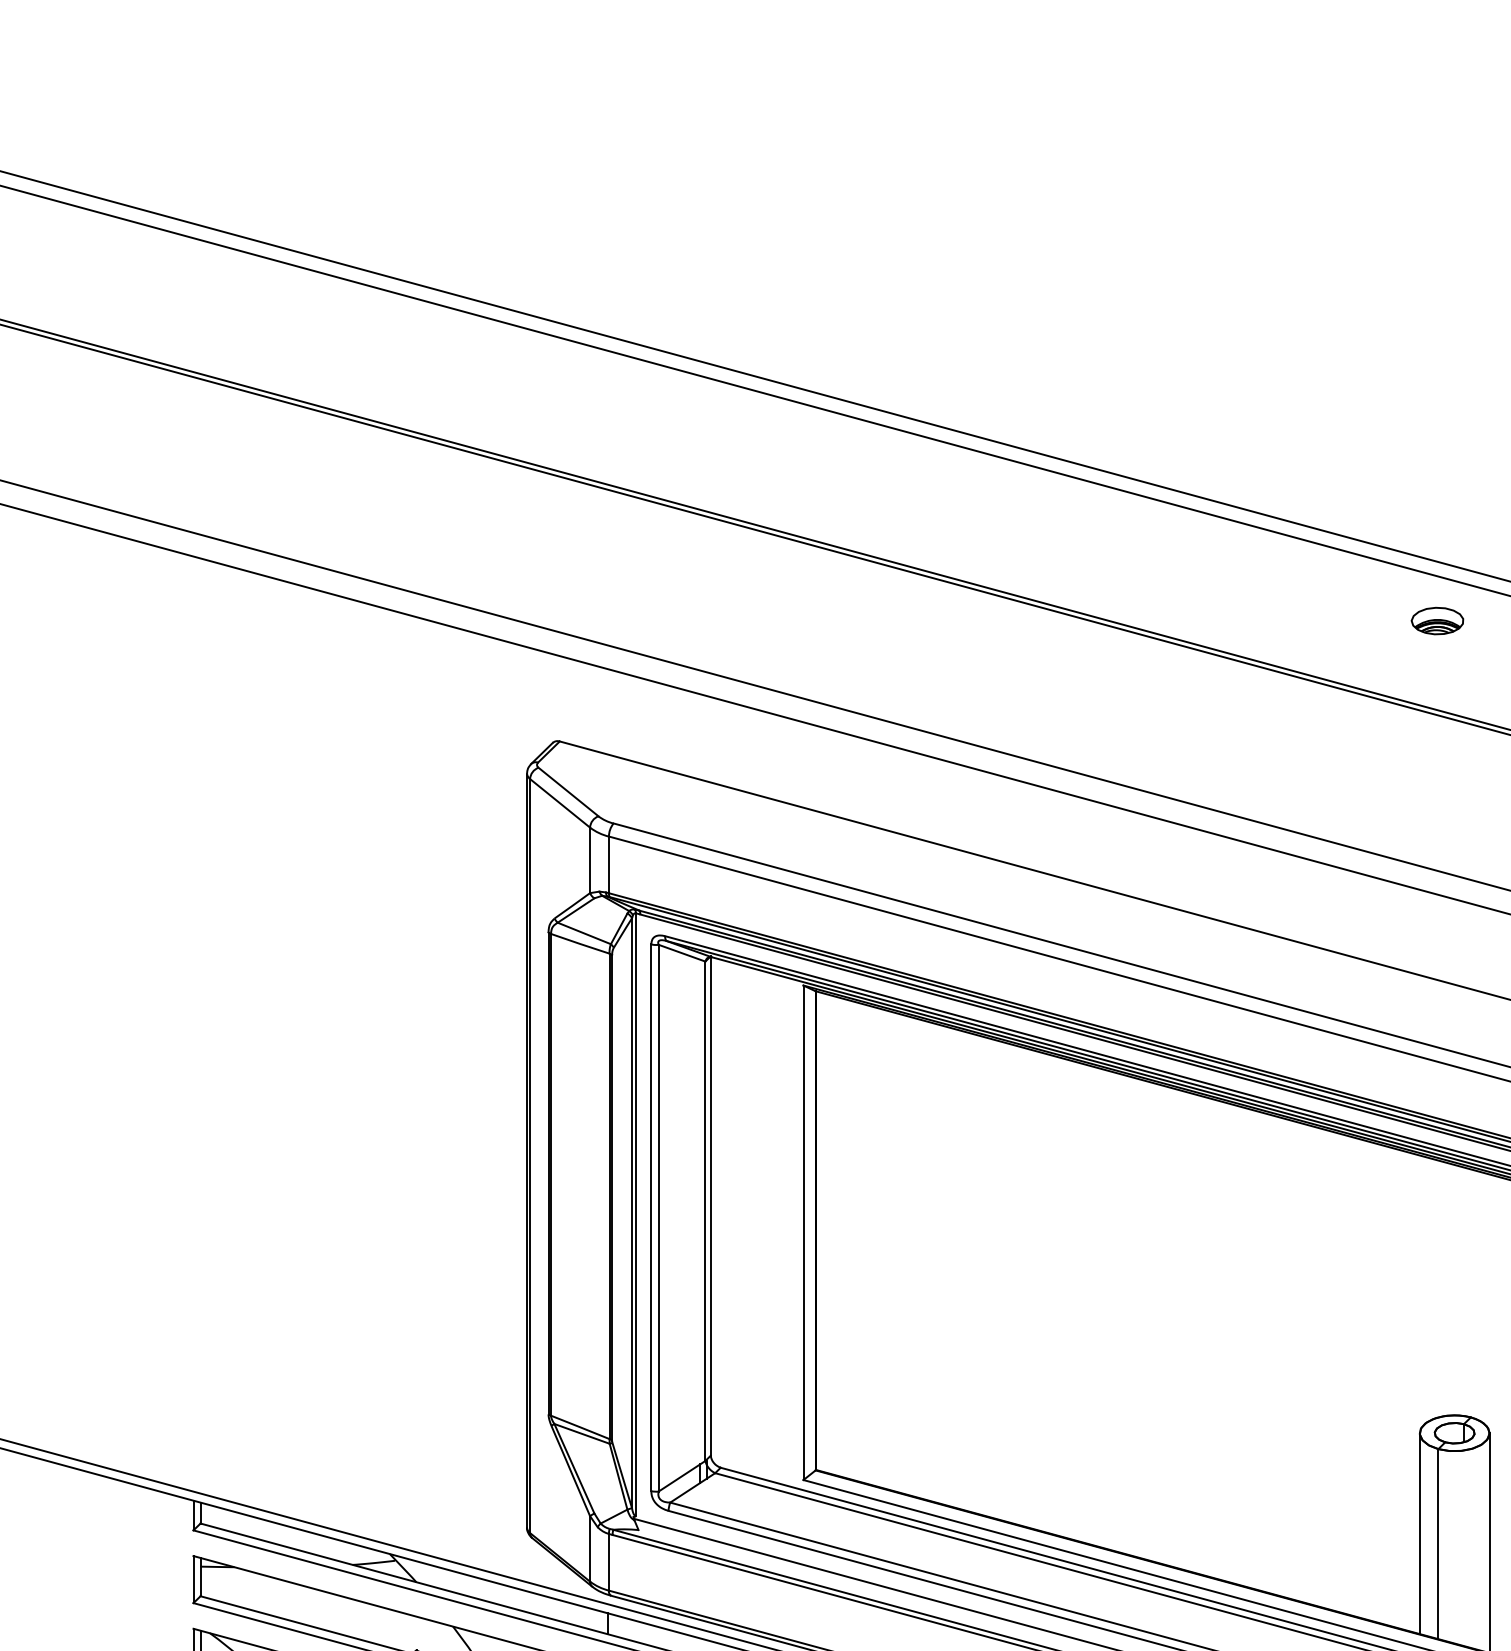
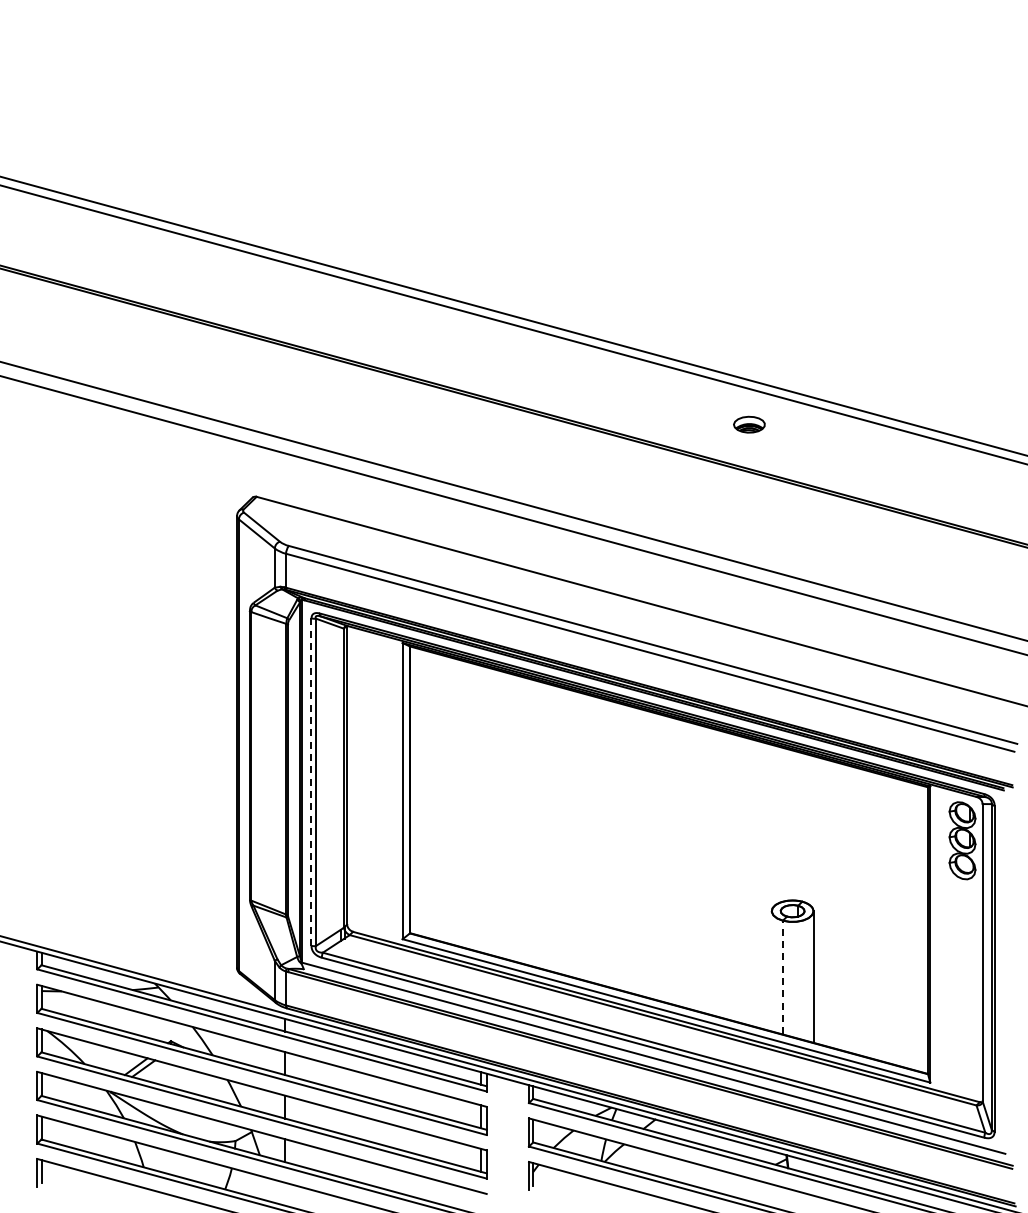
part: (1437, 620) -> (749, 424), moved
line: (651, 1218) -> (311, 782), solid -> dashed
line: (1419, 1533) -> (771, 971), removed
line: (1437, 1543) -> (782, 977), solid -> dashed

